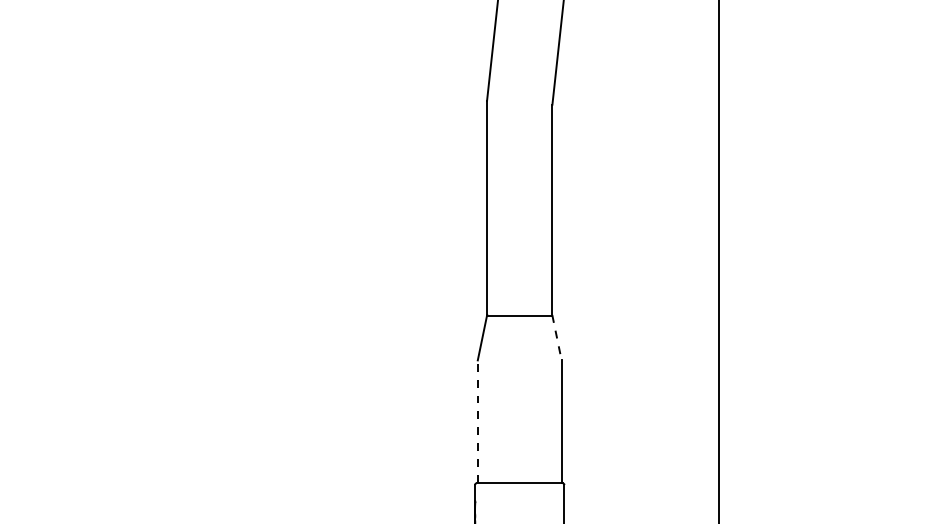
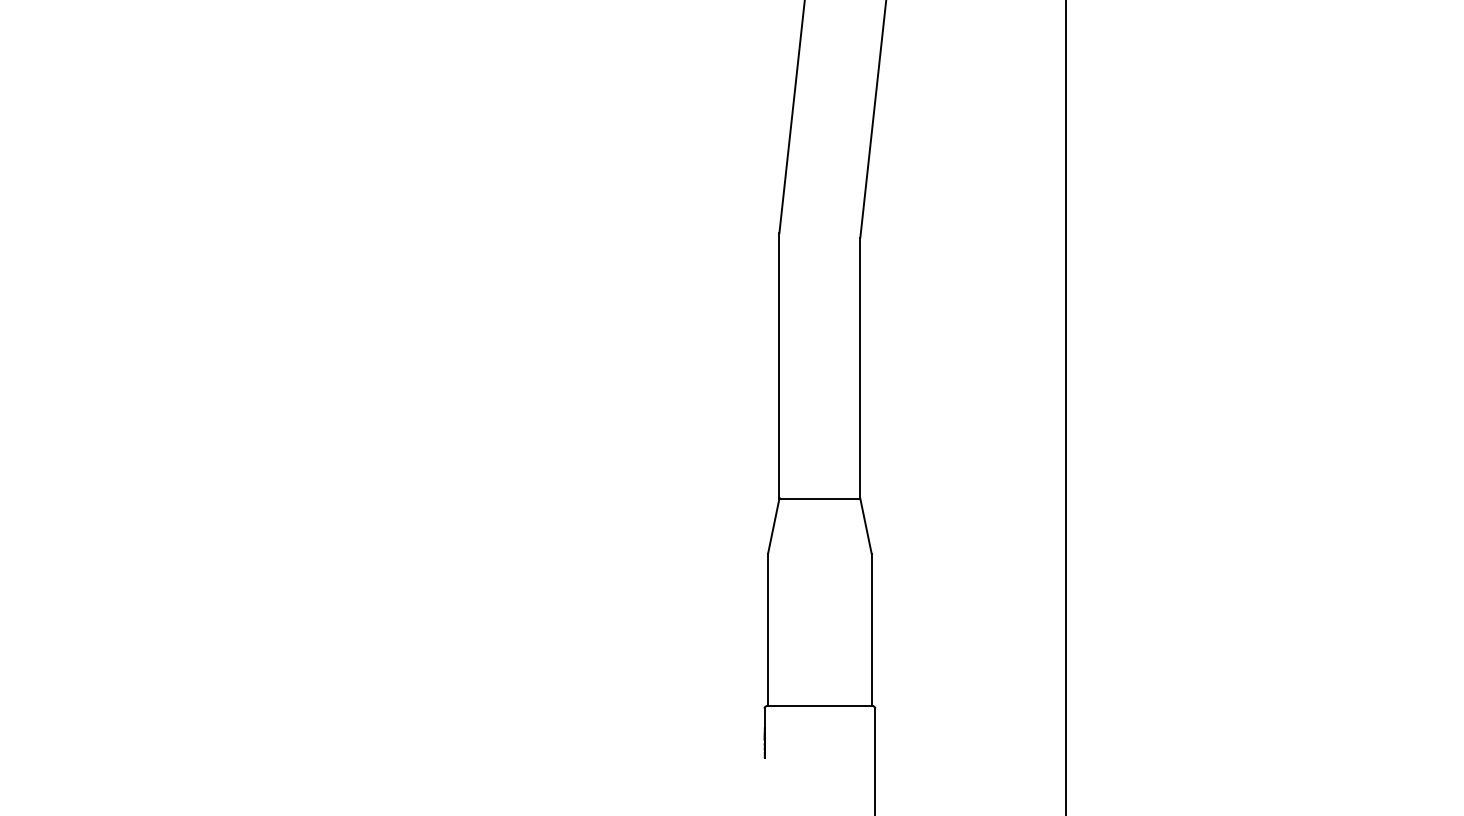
line: (556, 338) -> (865, 526), dashed -> solid
line: (478, 421) -> (768, 629), dashed -> solid

